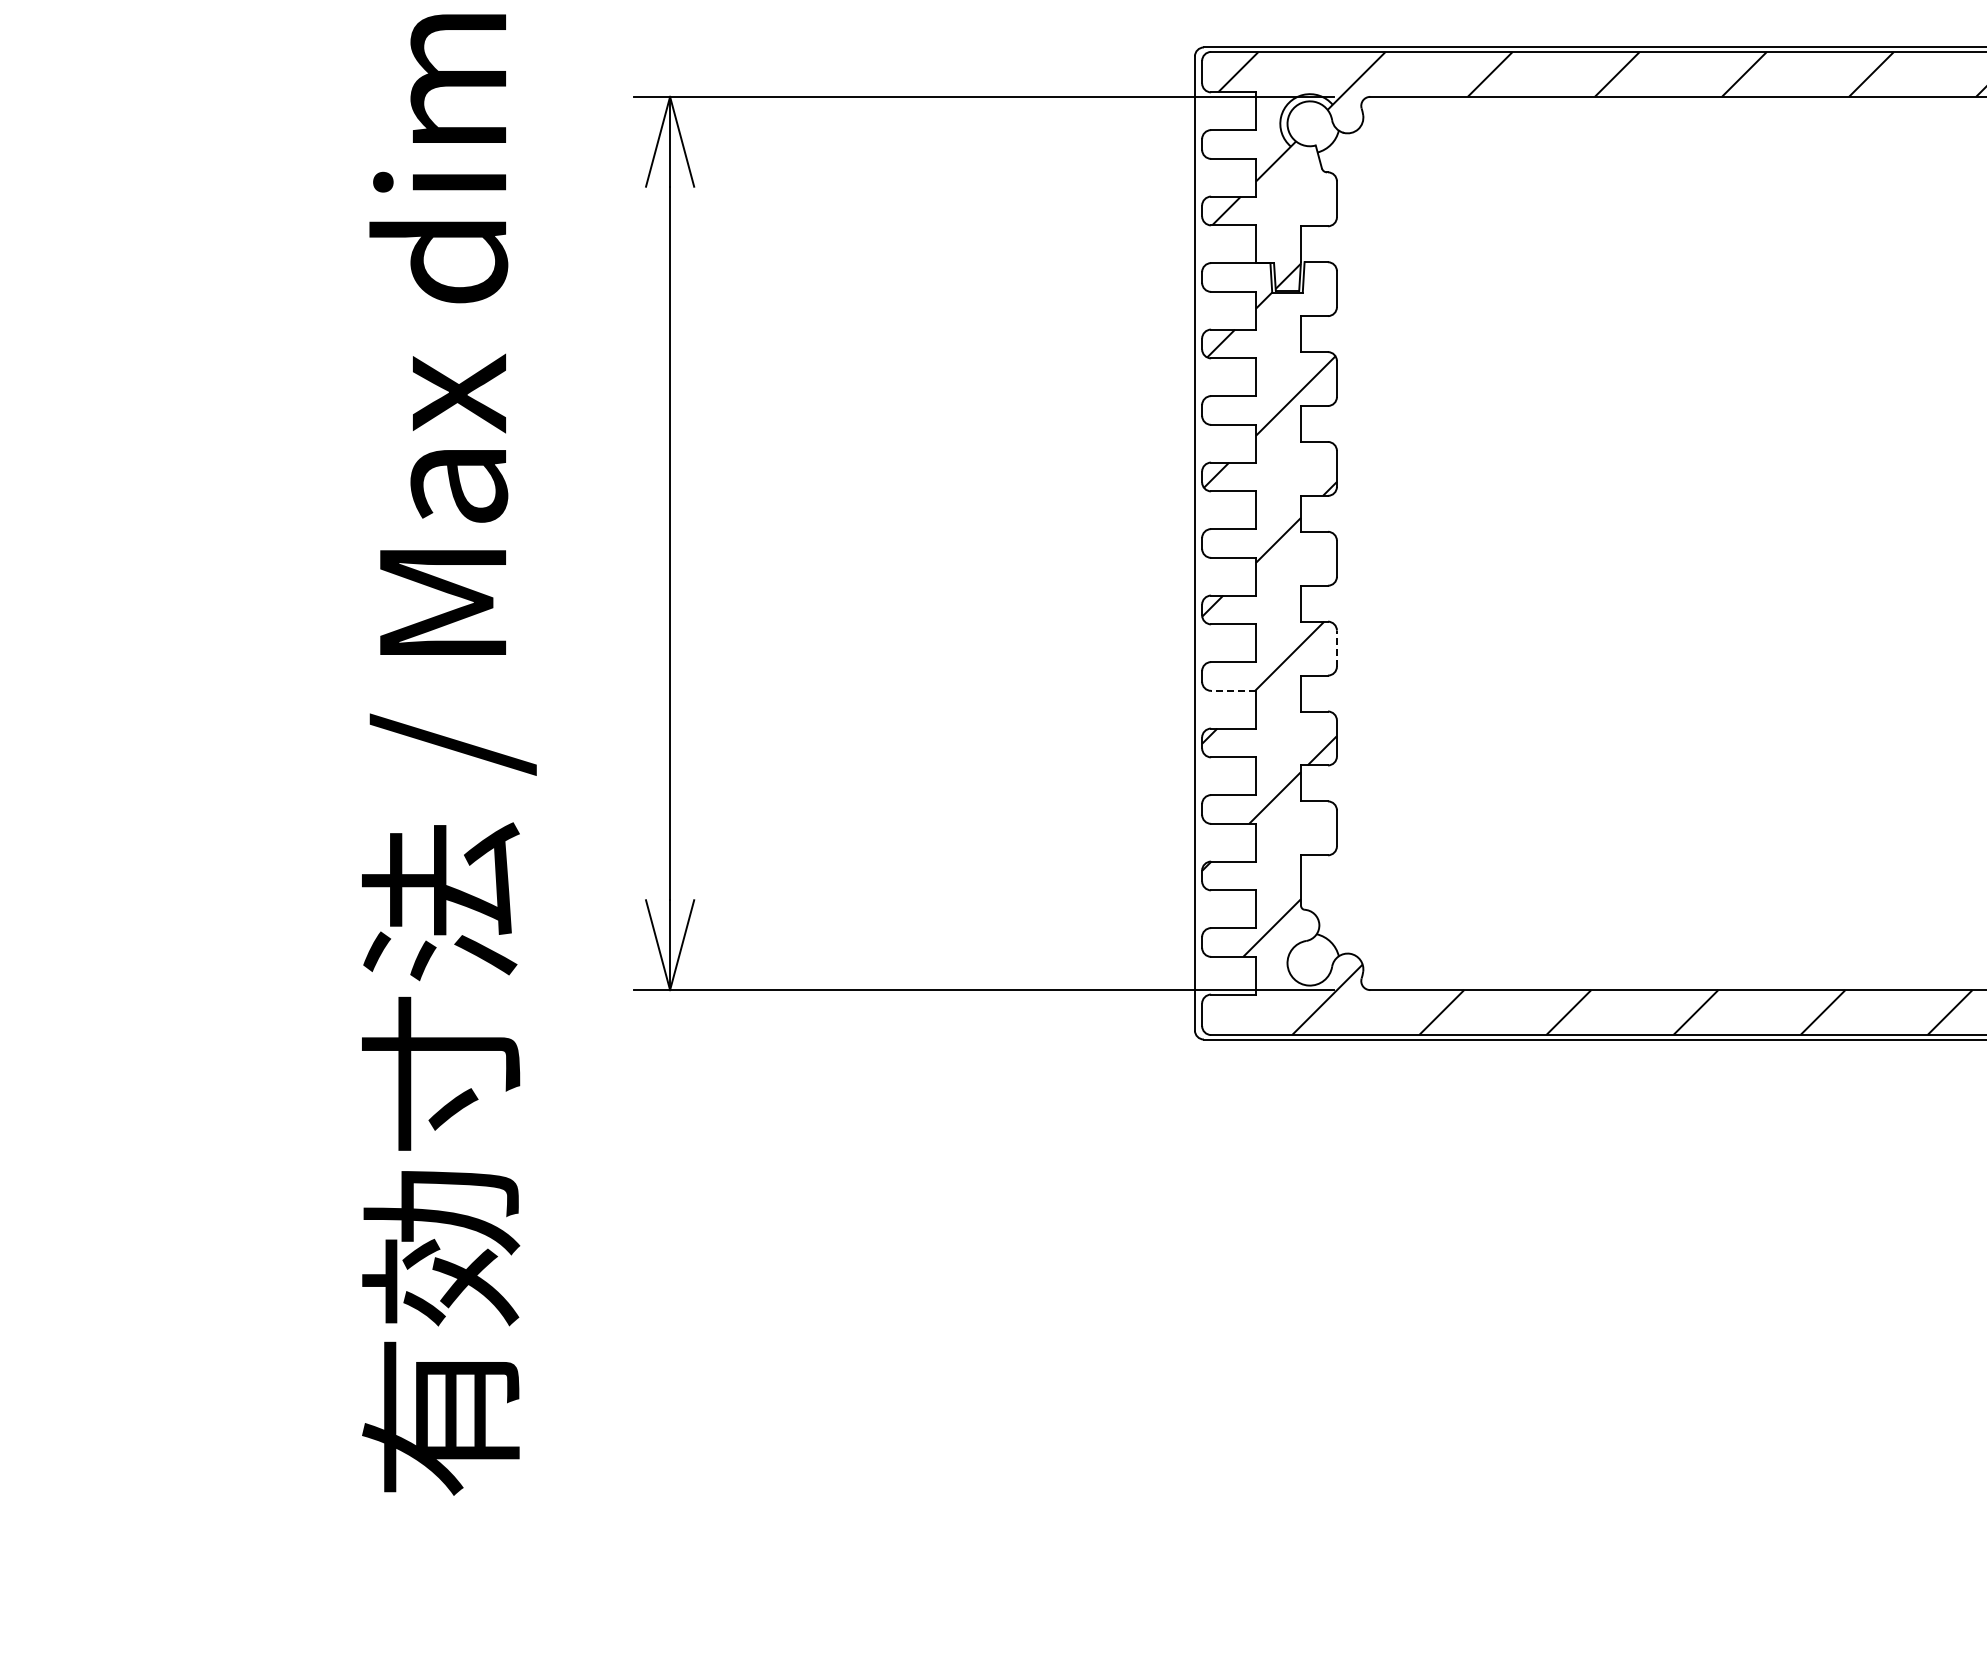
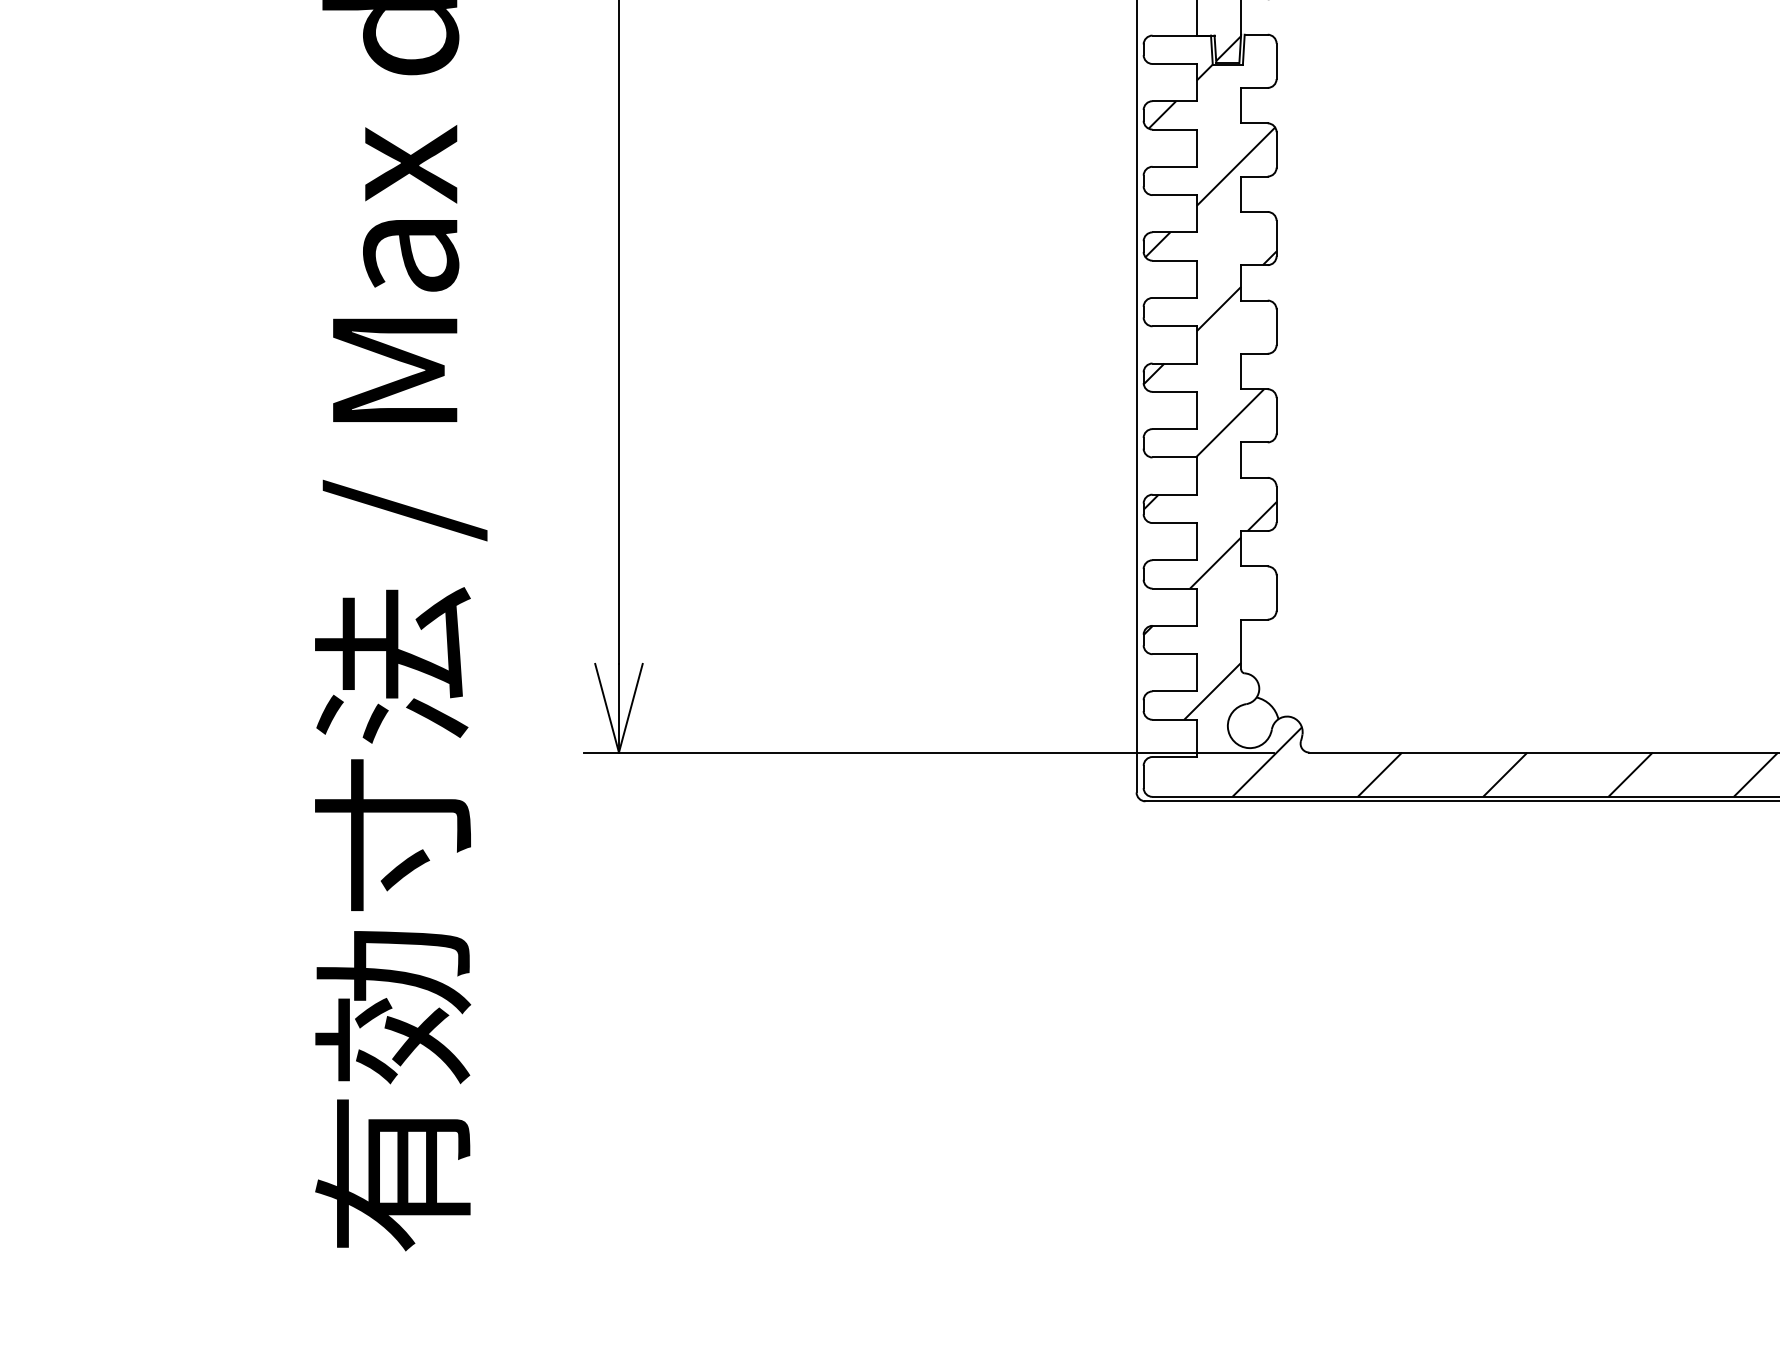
line: (1336, 648) -> (1276, 415), dashed -> solid
line: (1233, 690) -> (1174, 457), dashed -> solid

